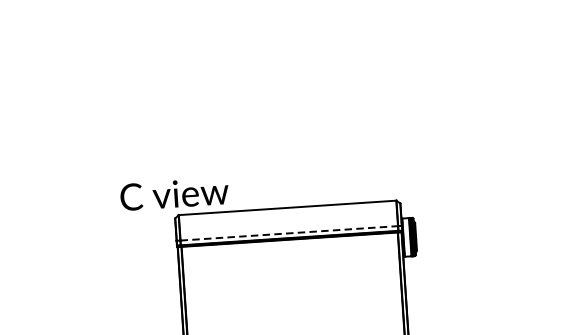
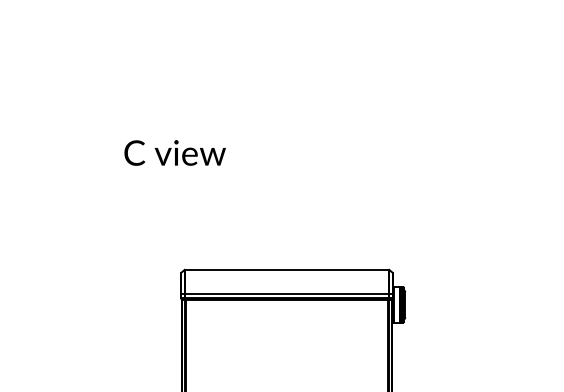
text: (173, 193) -> (174, 152), moved
line: (289, 233) -> (287, 293), dashed -> solid

